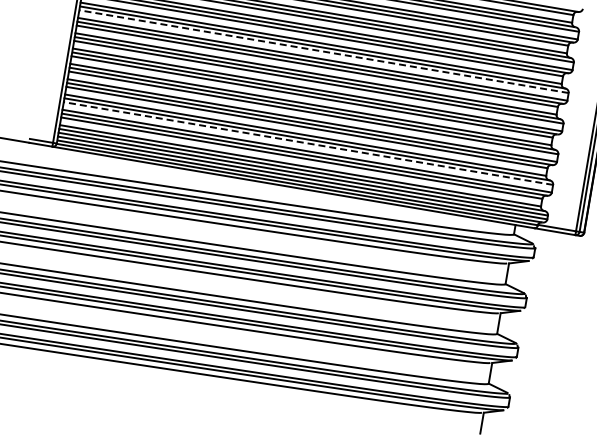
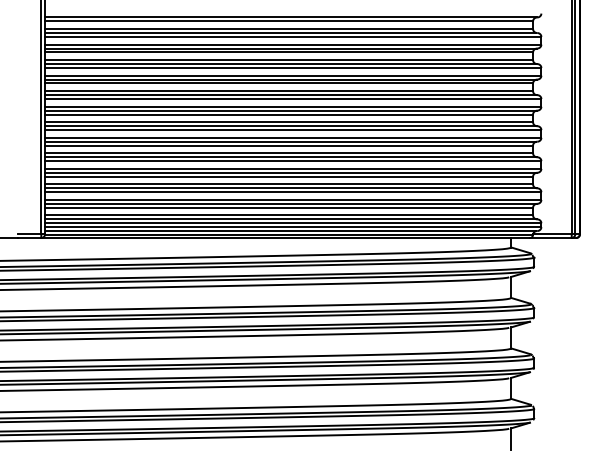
line: (323, 52) -> (292, 99), dashed -> solid
line: (307, 143) -> (292, 192), dashed -> solid

